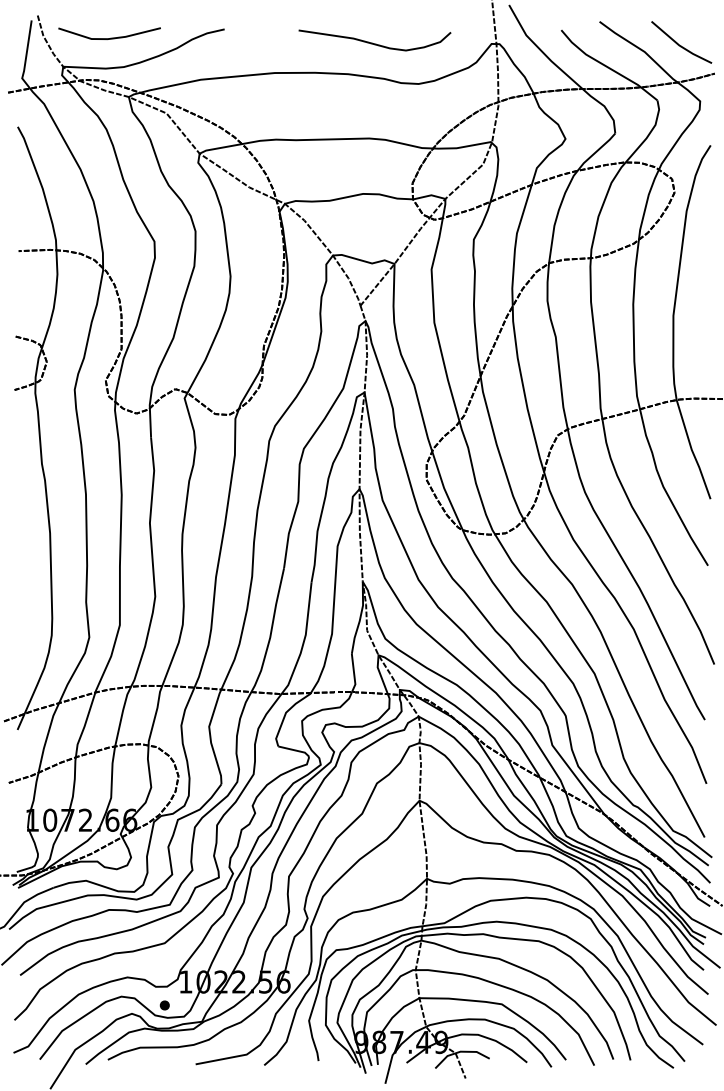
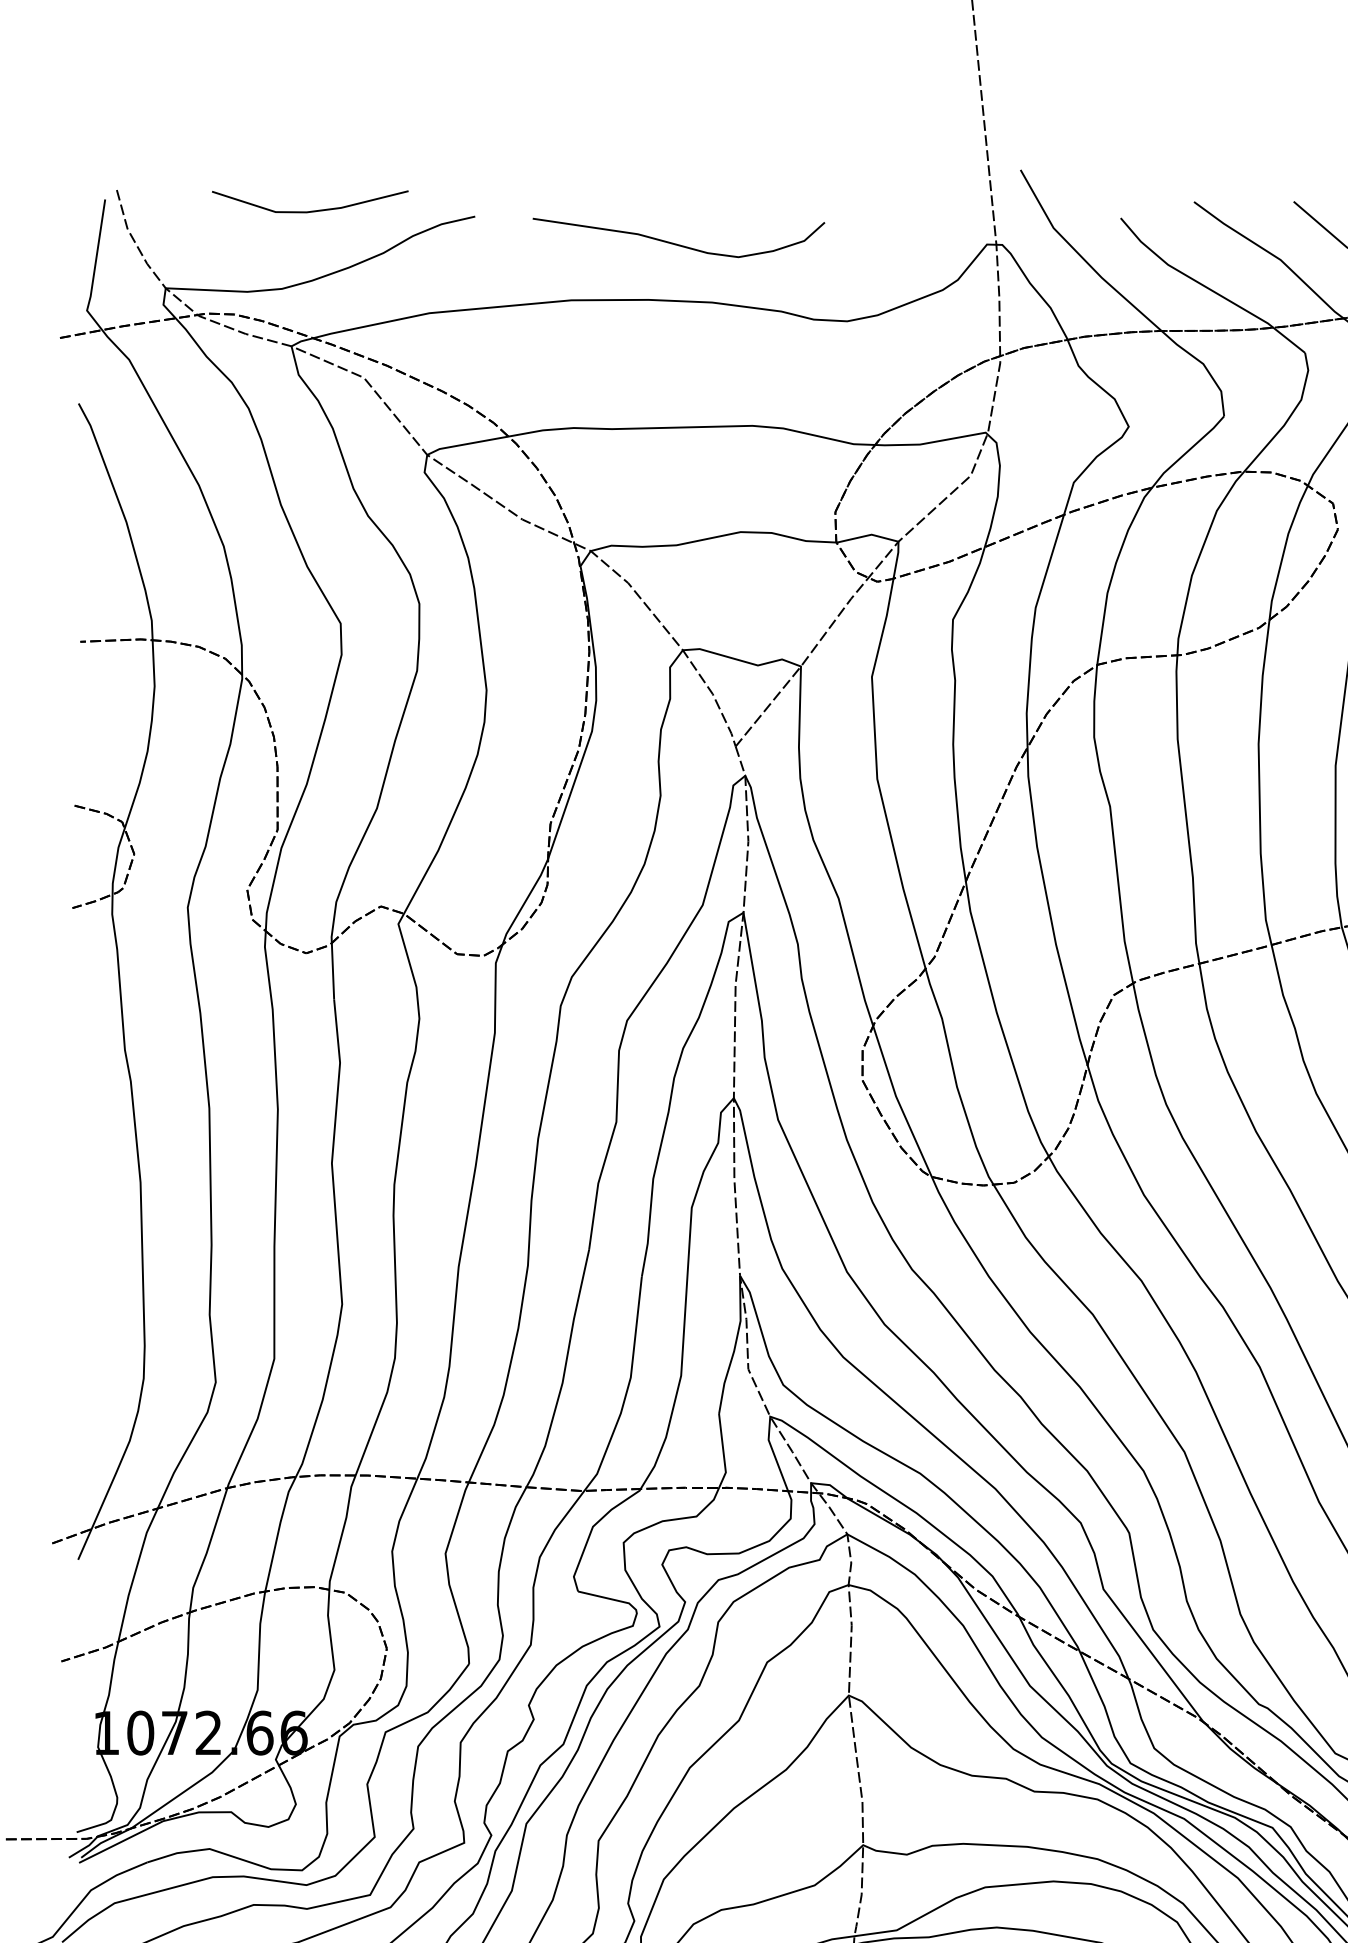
line: (110, 37) -> (311, 209), moved
curve: (372, 42) -> (674, 241), moved

